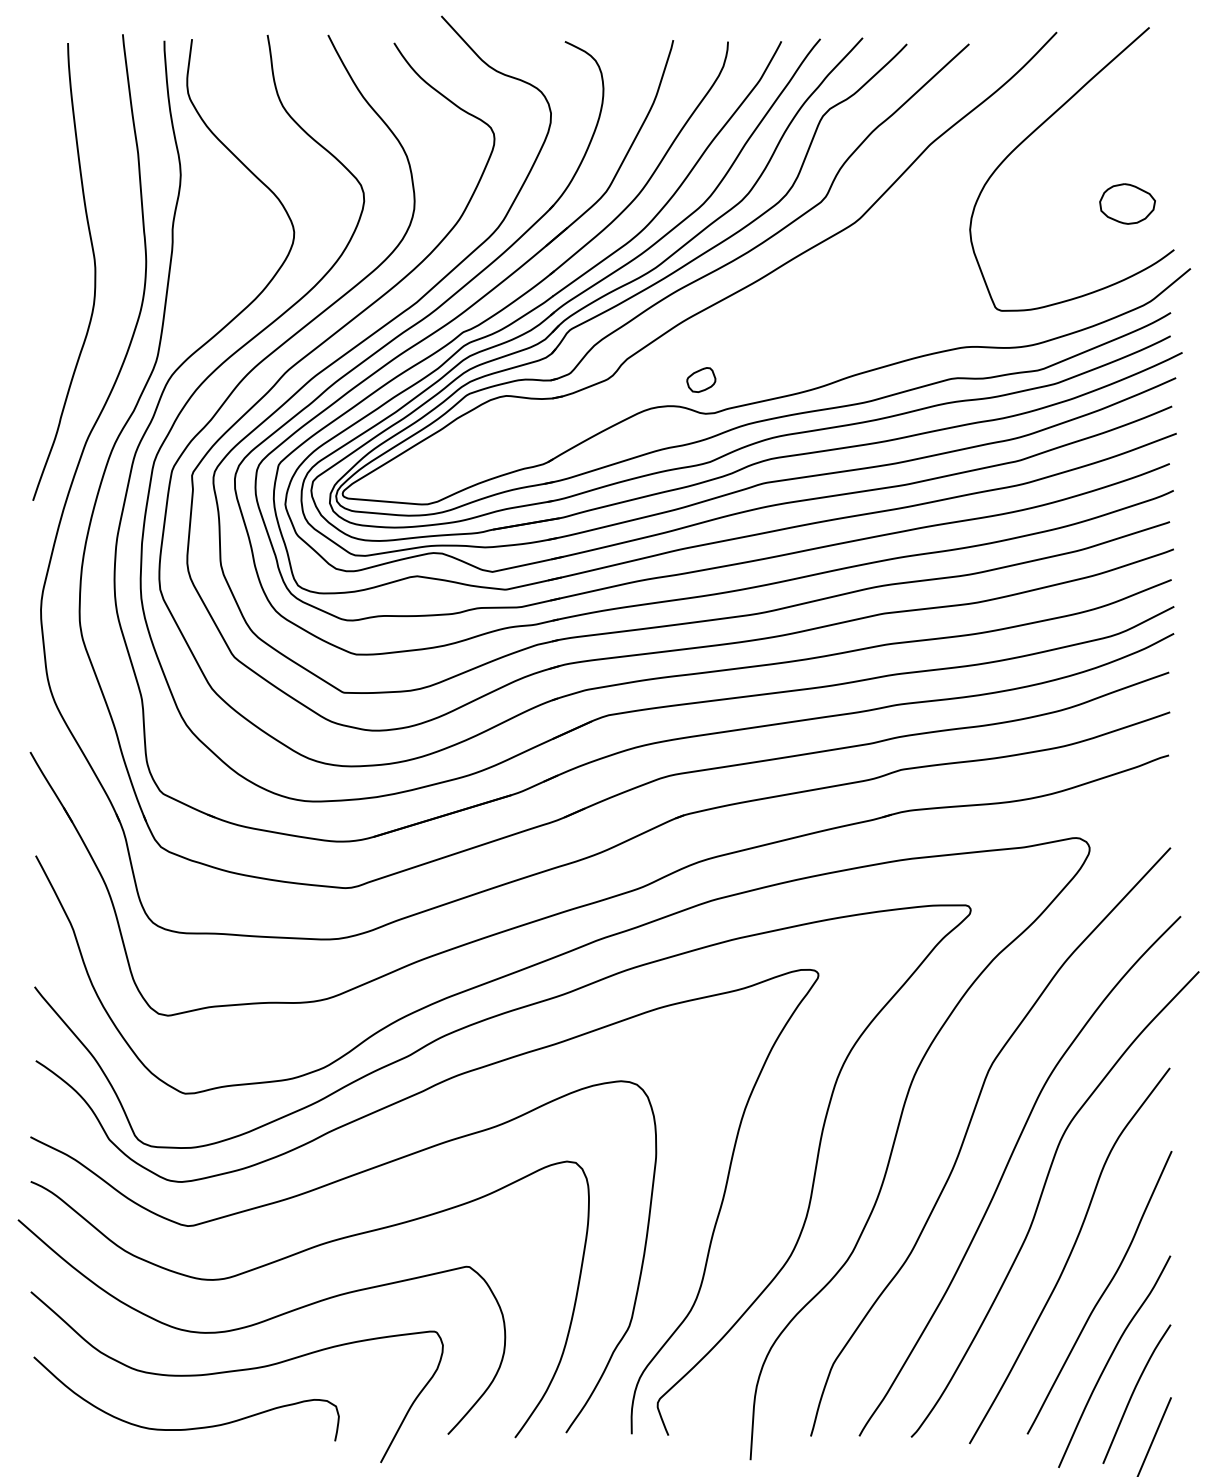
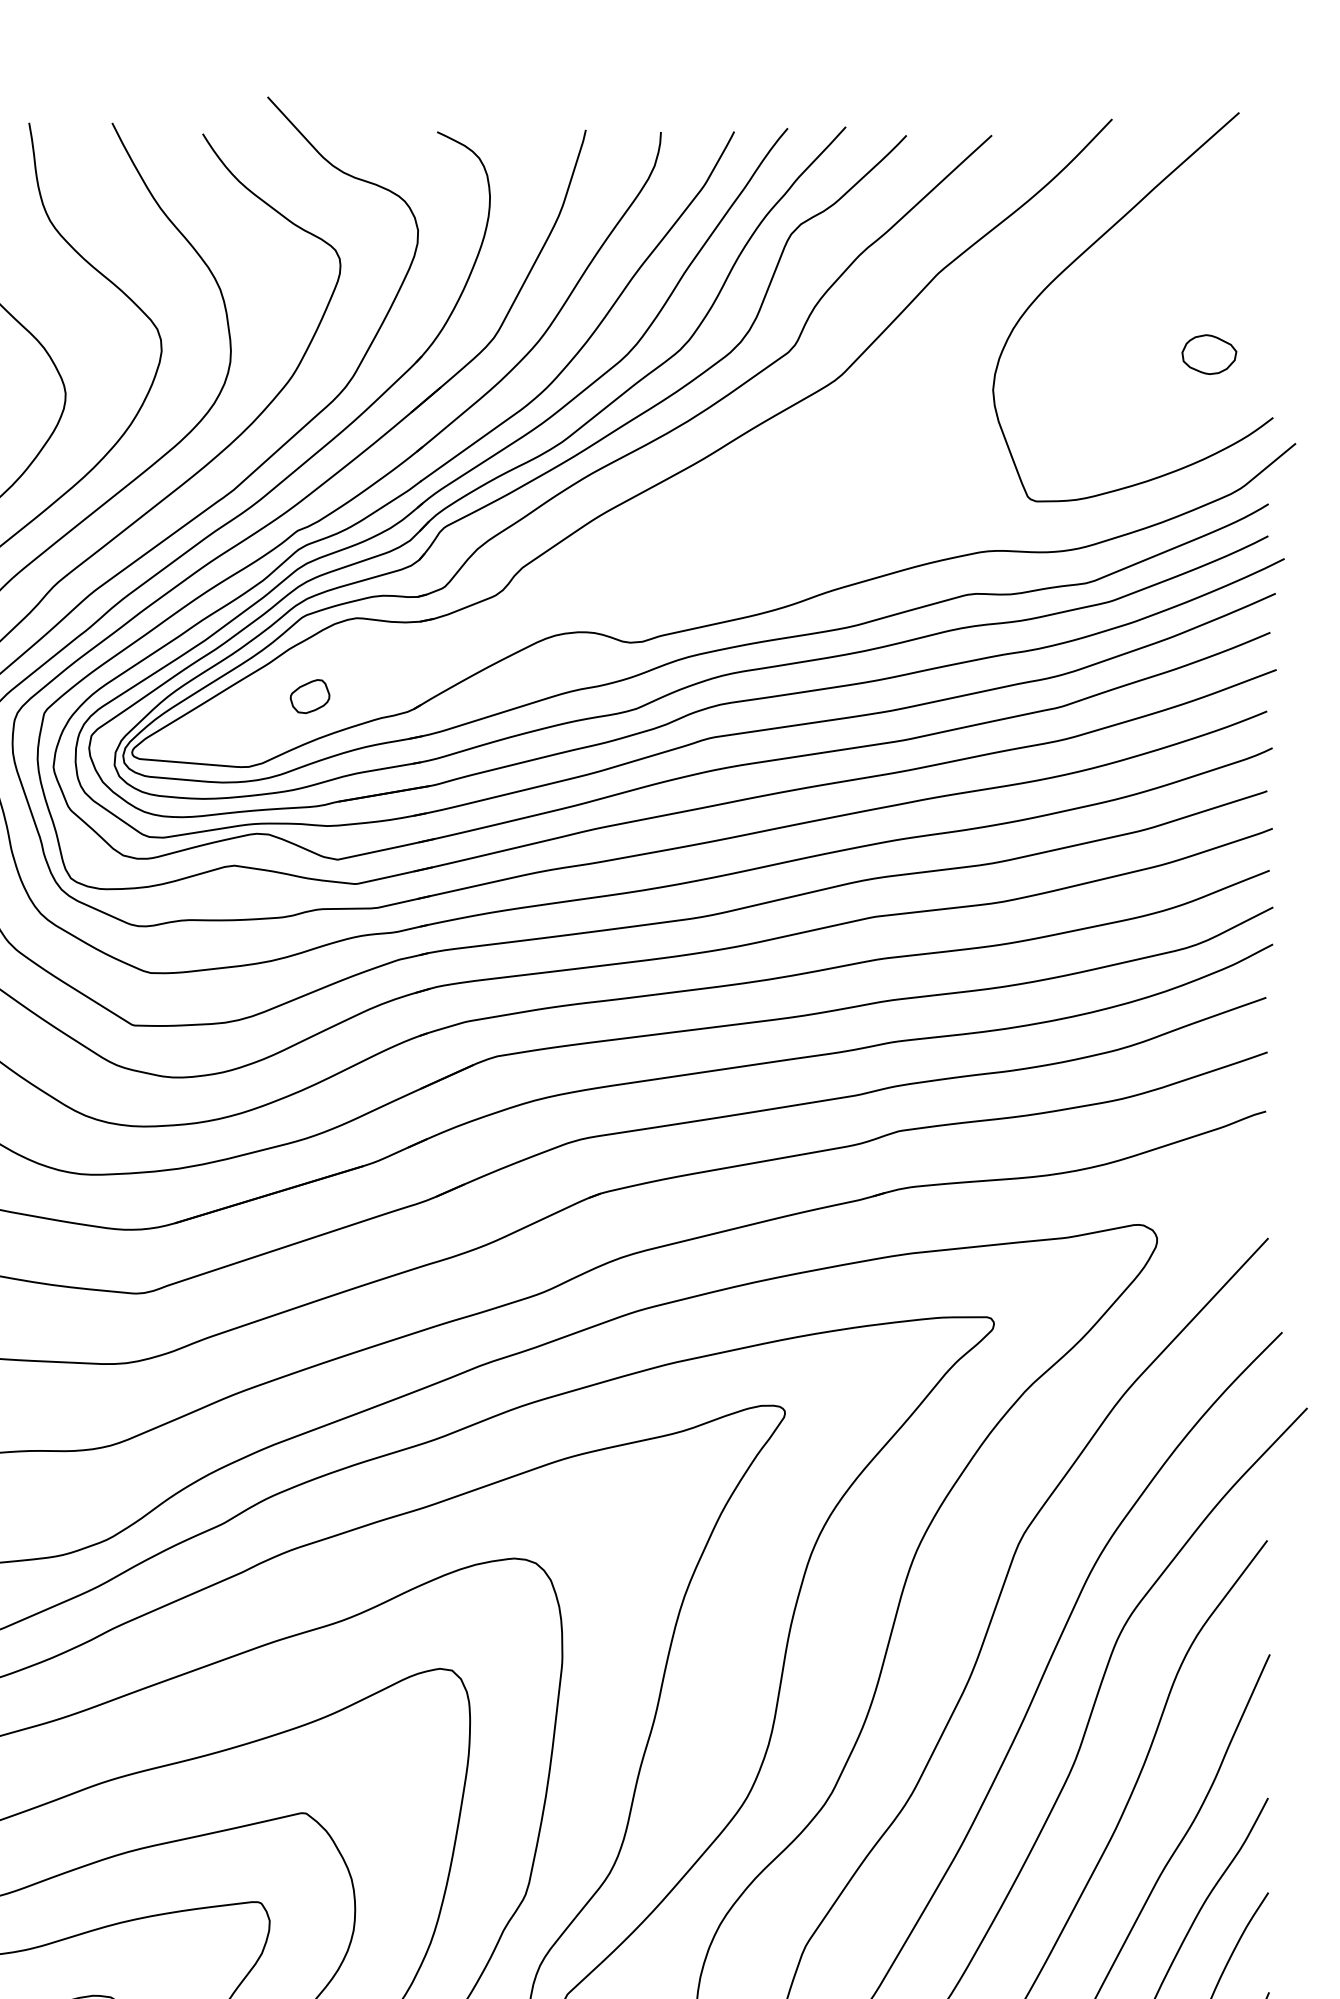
part: (1127, 203) -> (1209, 354), size x0.71
part: (701, 379) -> (310, 695), moved

